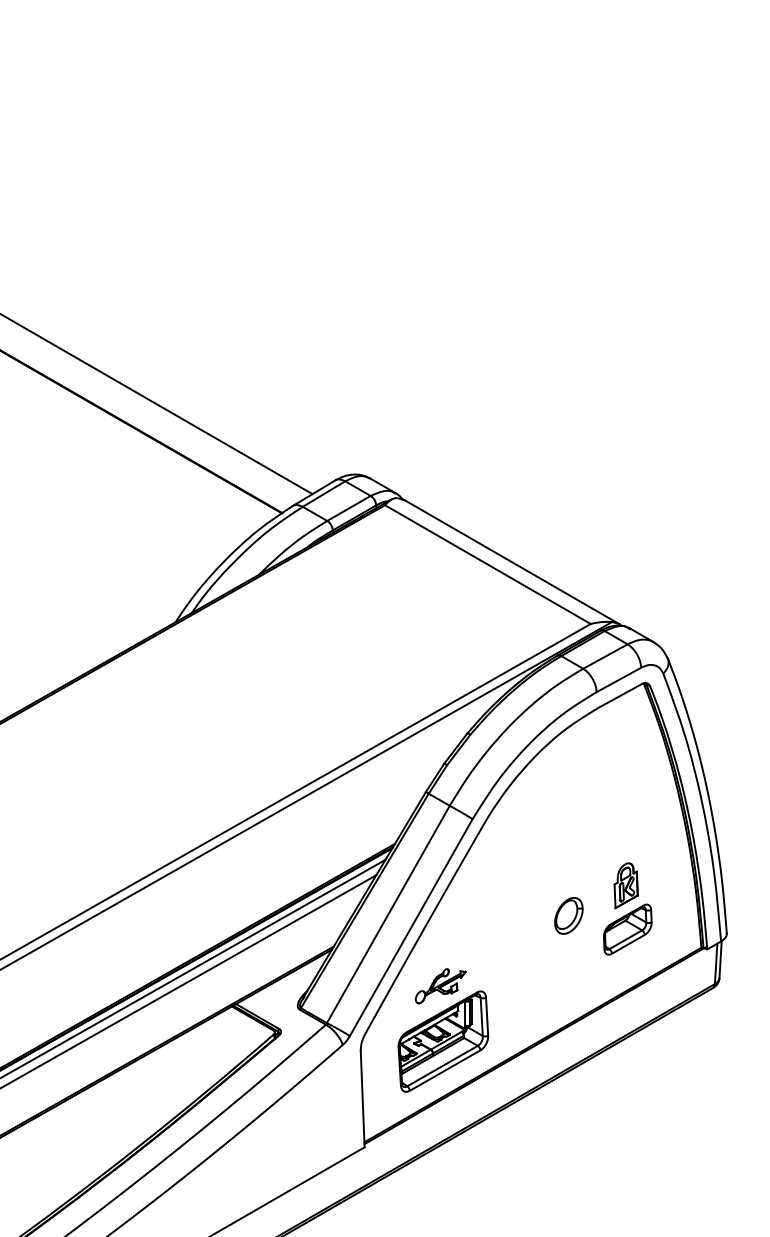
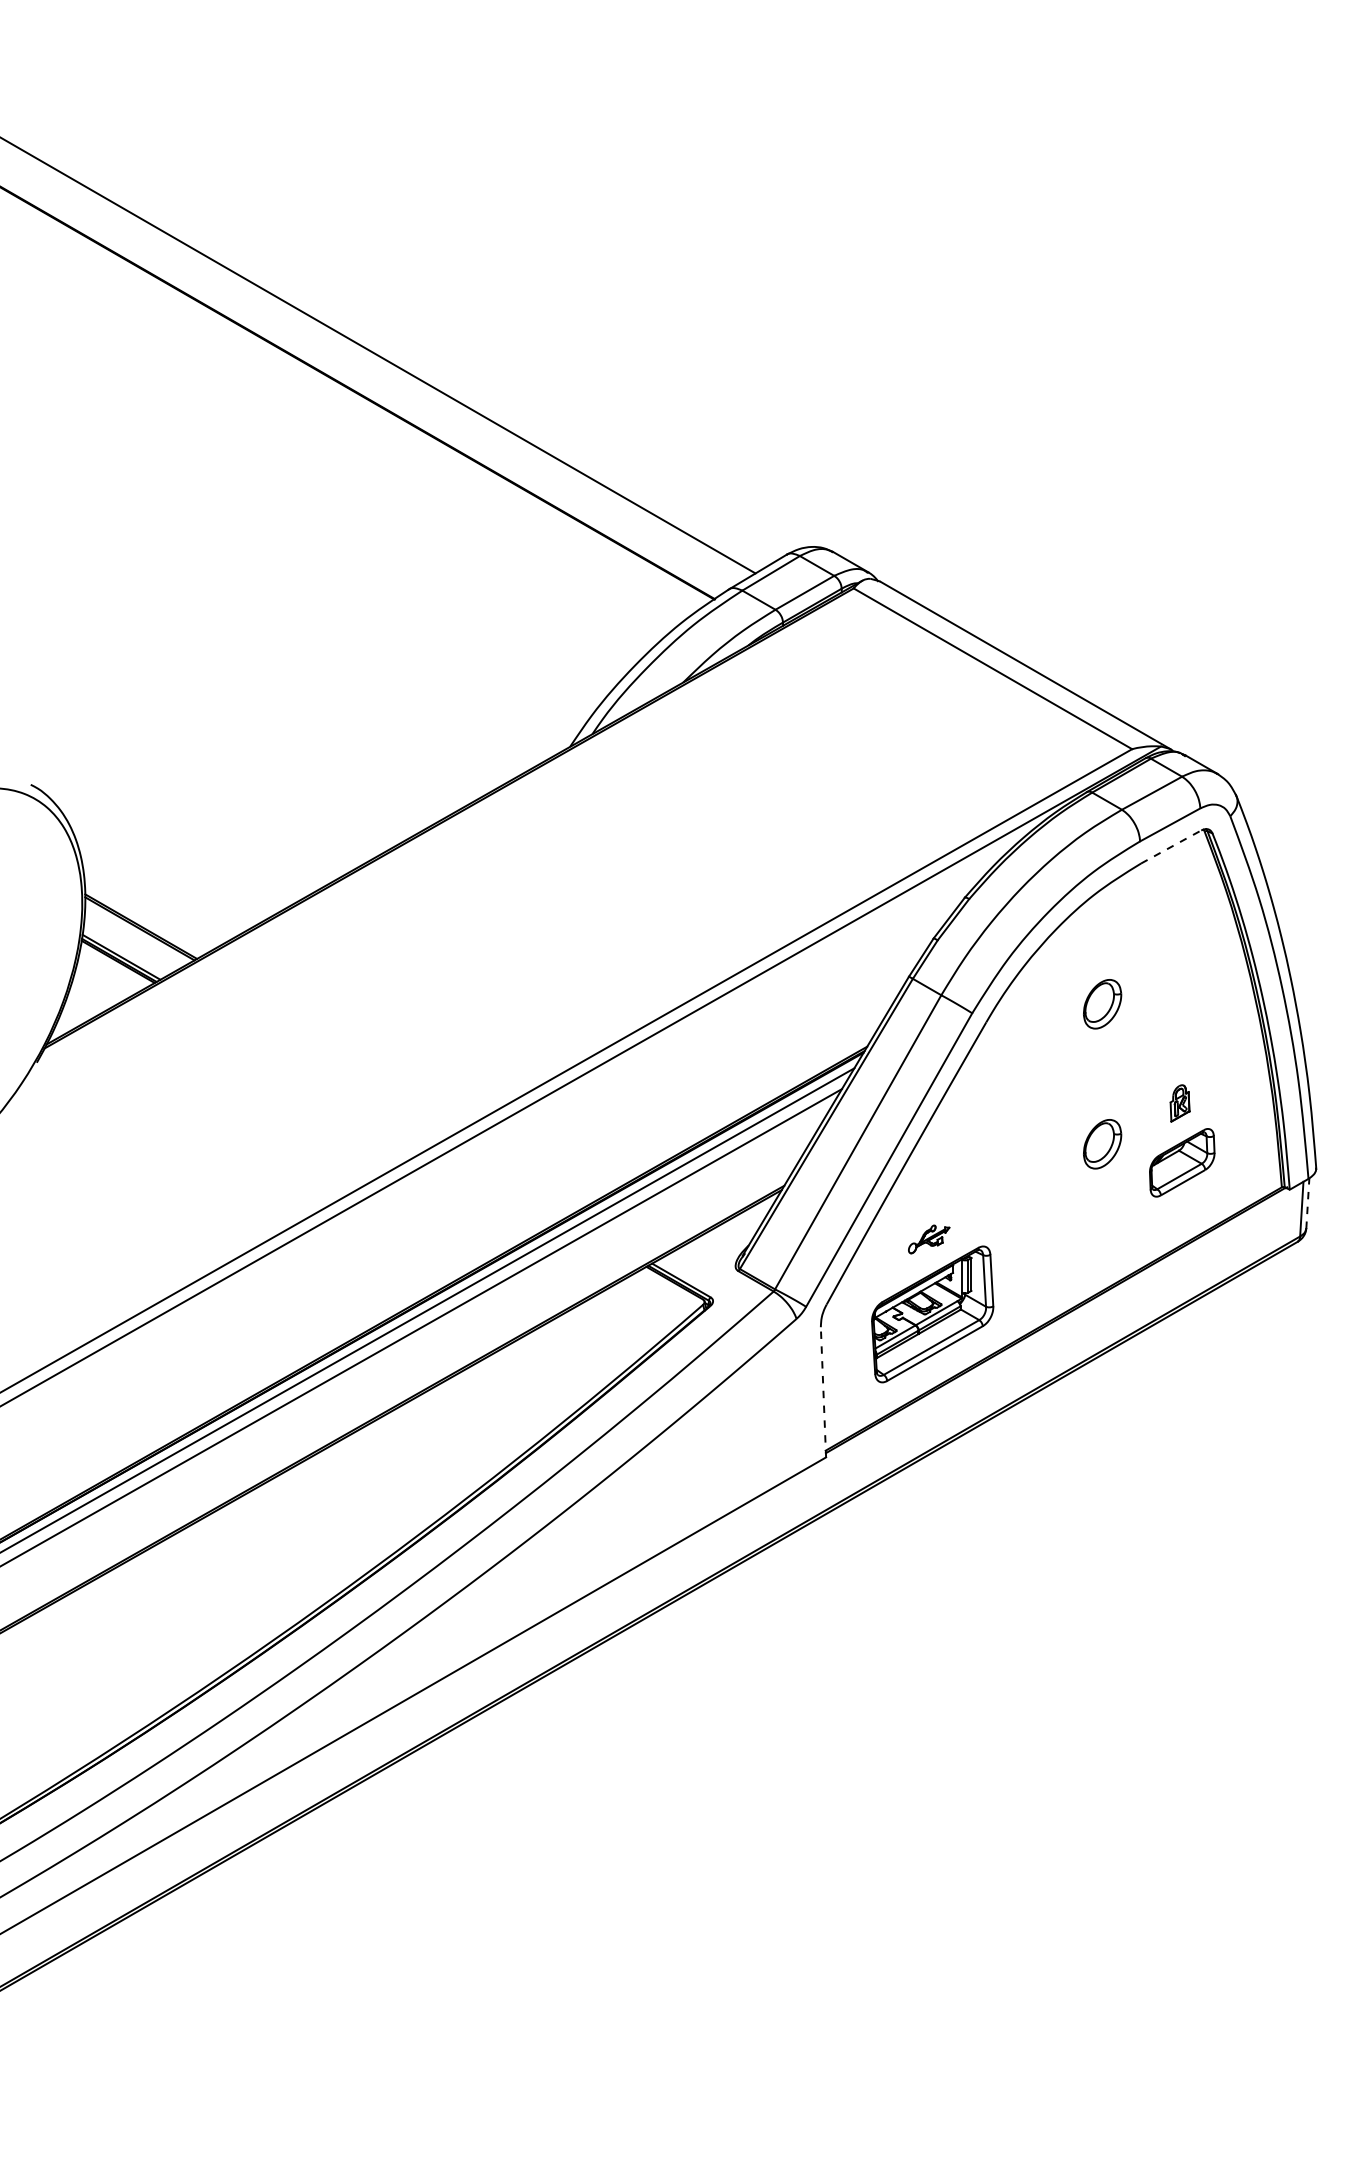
line: (619, 695) -> (1171, 846), solid -> dashed
part: (568, 812) -> (1102, 1004), added
part: (625, 885) -> (1179, 1103), size x0.6
line: (720, 959) -> (1307, 1203), solid -> dashed
part: (440, 986) -> (928, 1239), size x0.6
line: (362, 1098) -> (823, 1391), solid -> dashed

